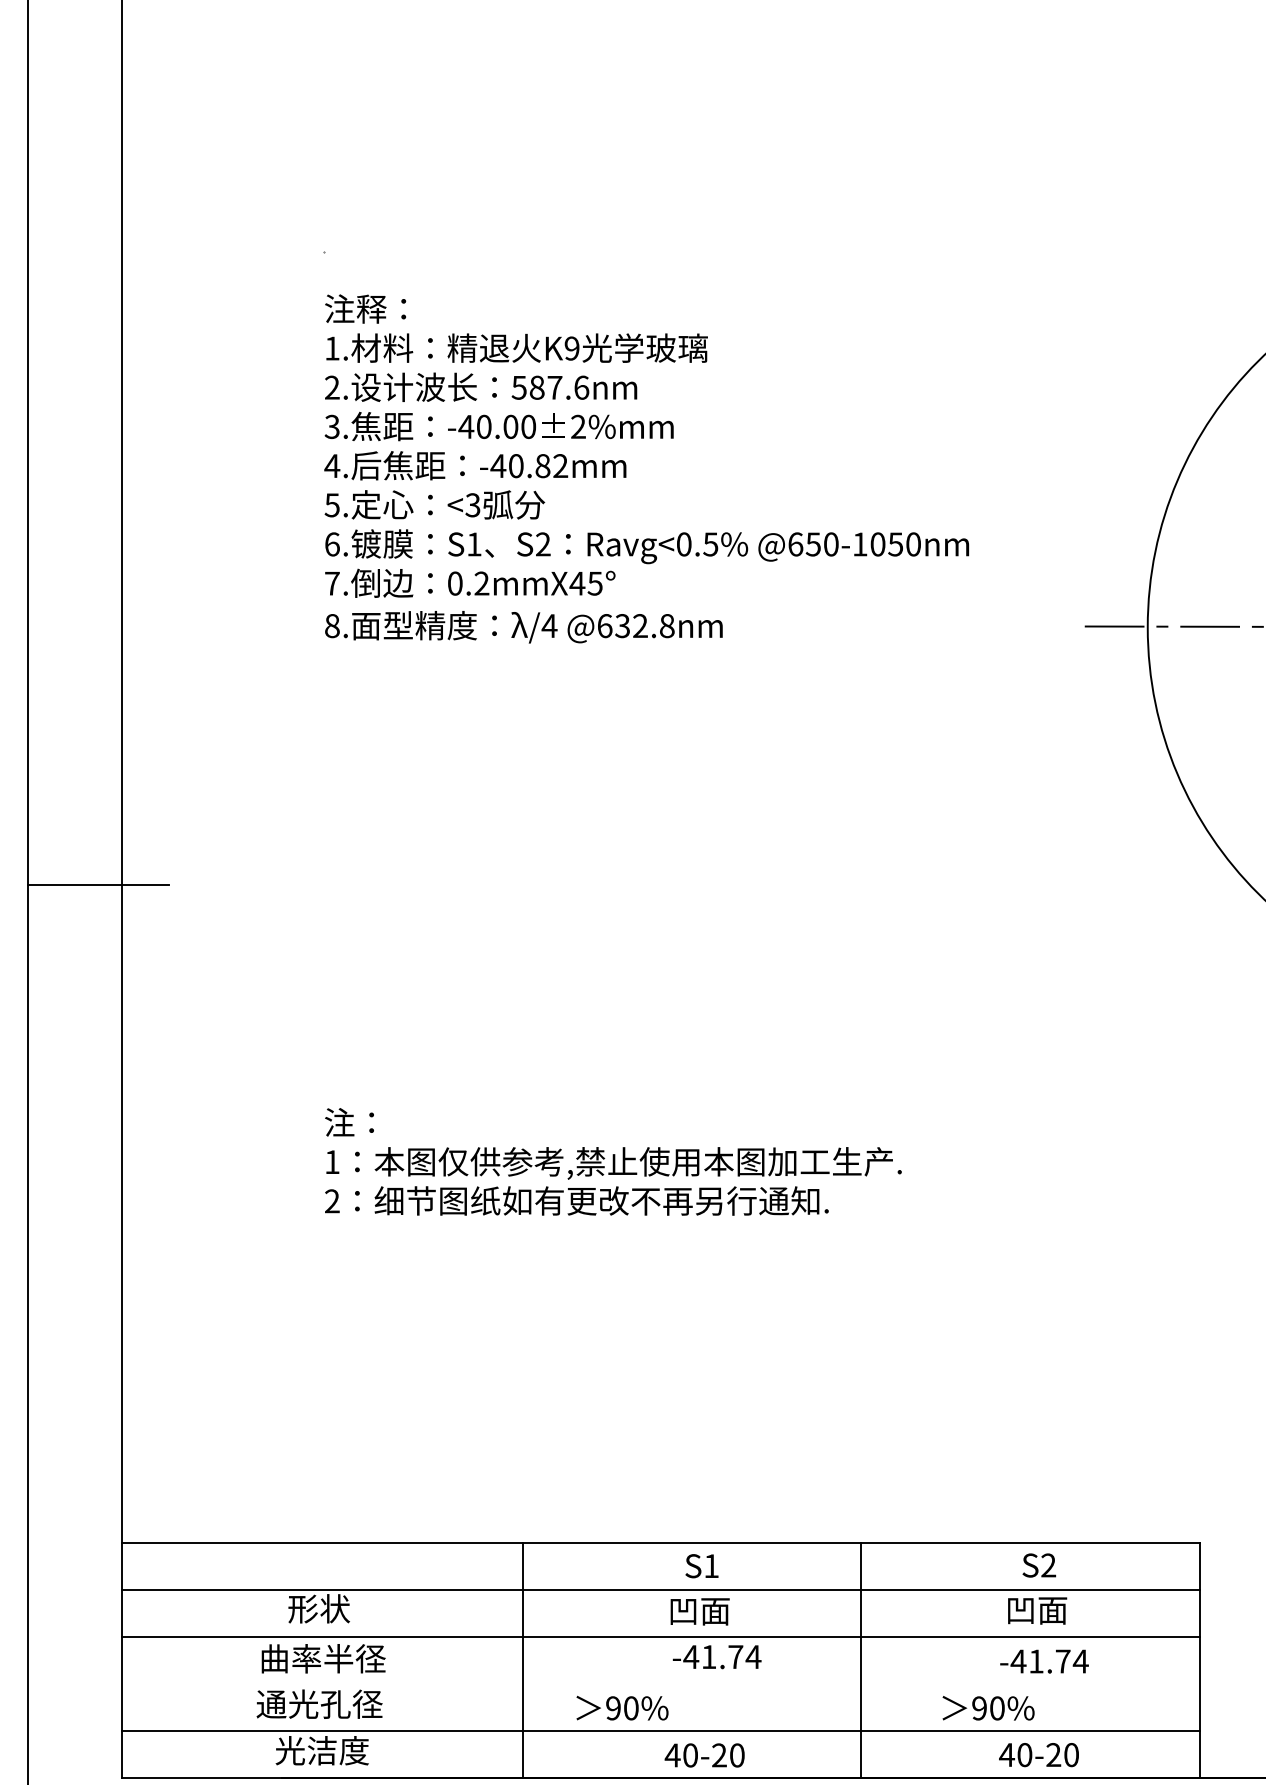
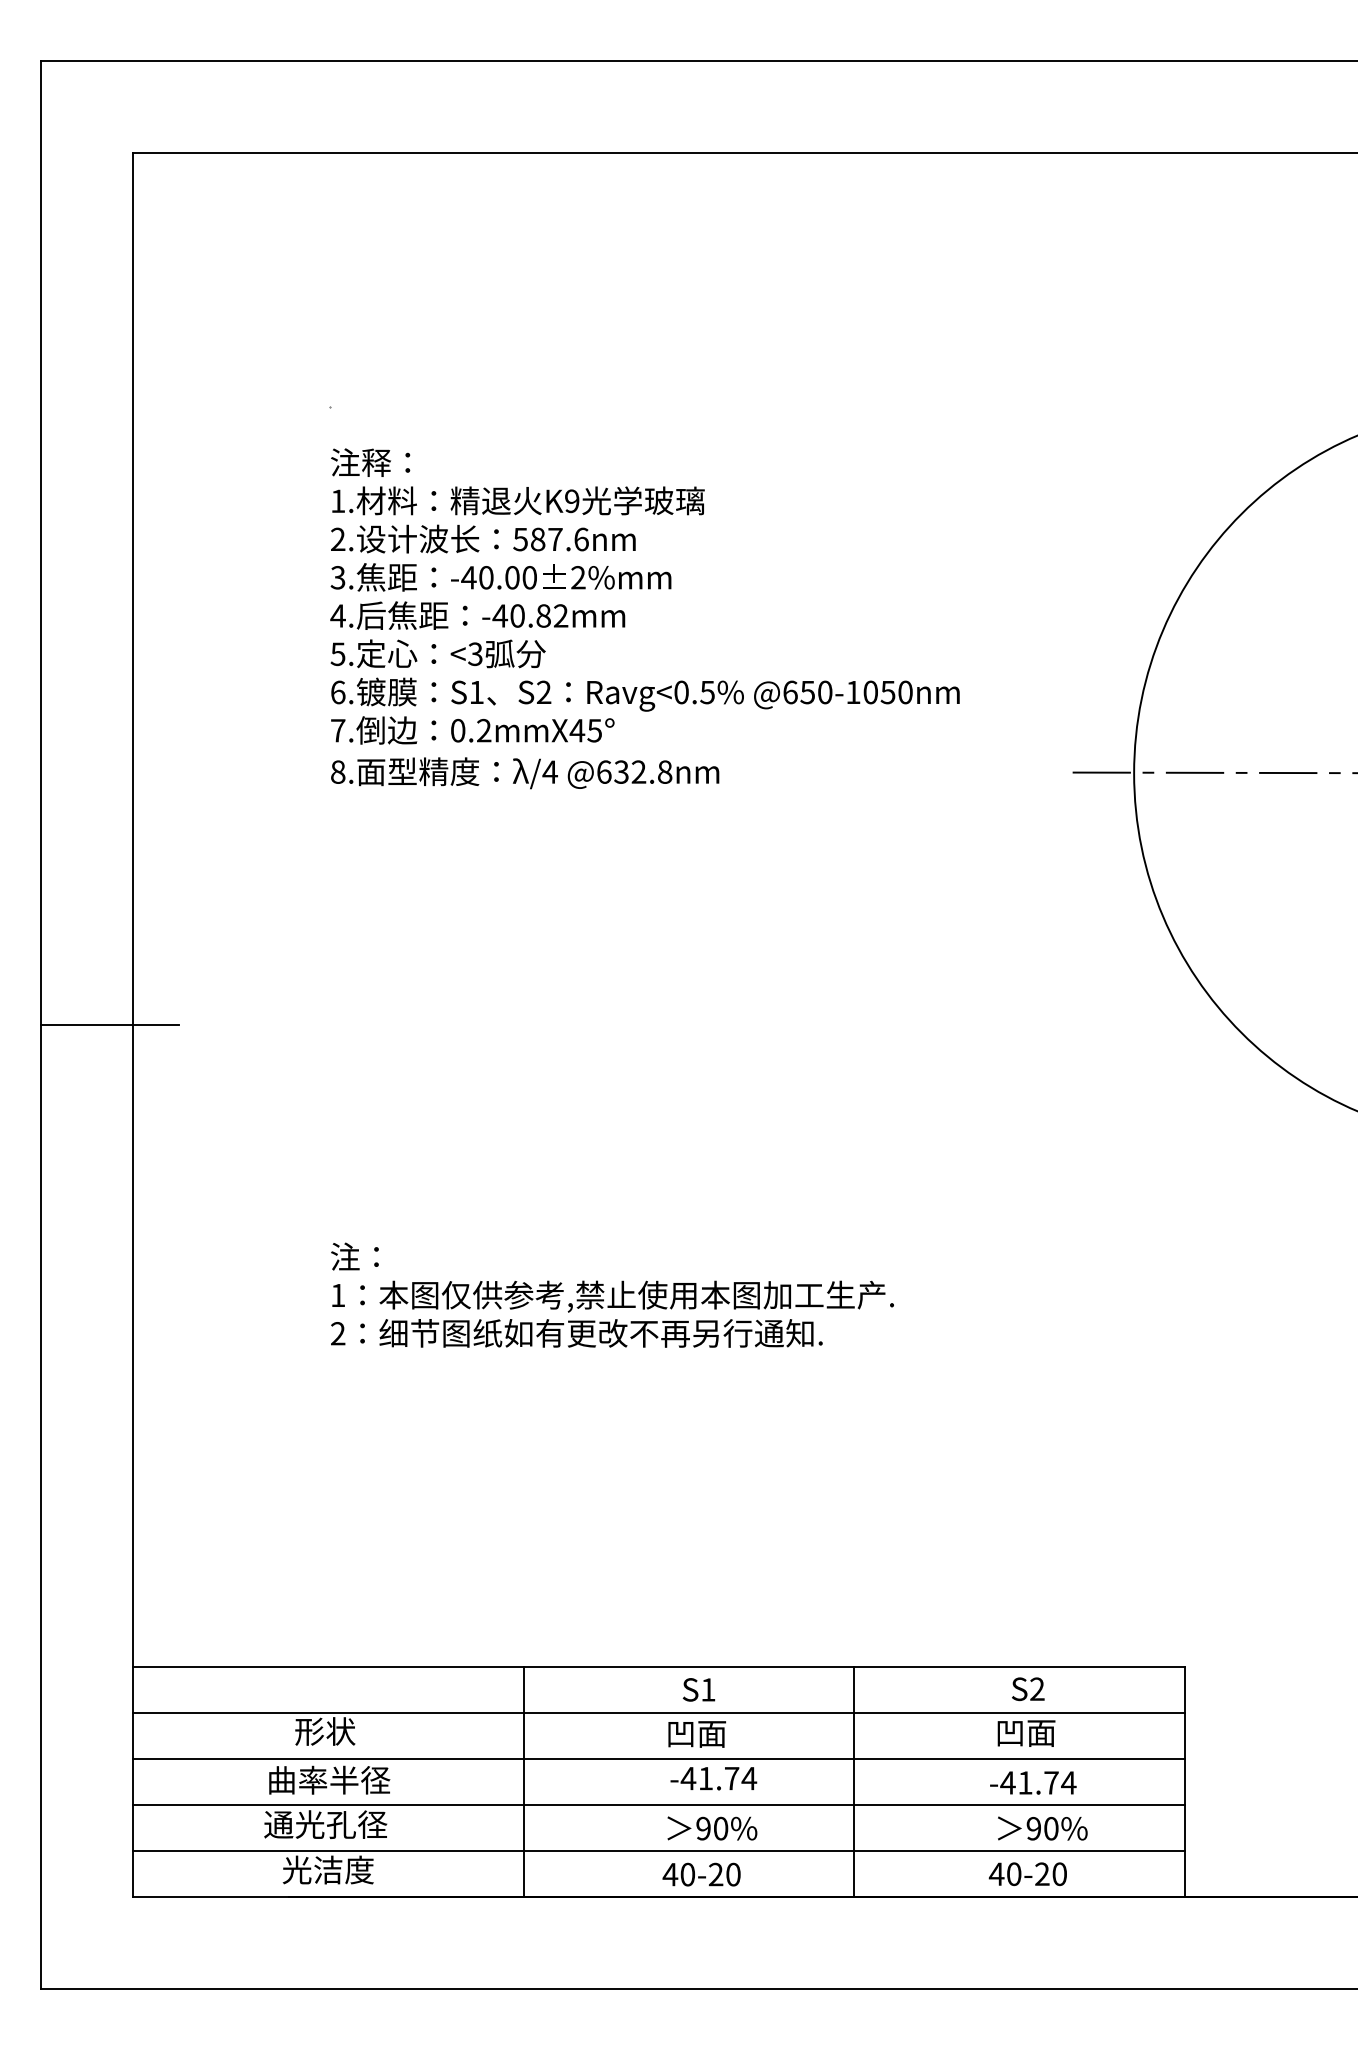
line: (660, 1683) -> (658, 1804), added
text: (622, 1708) -> (712, 1828), moved
text: (988, 1708) -> (1042, 1828), moved

